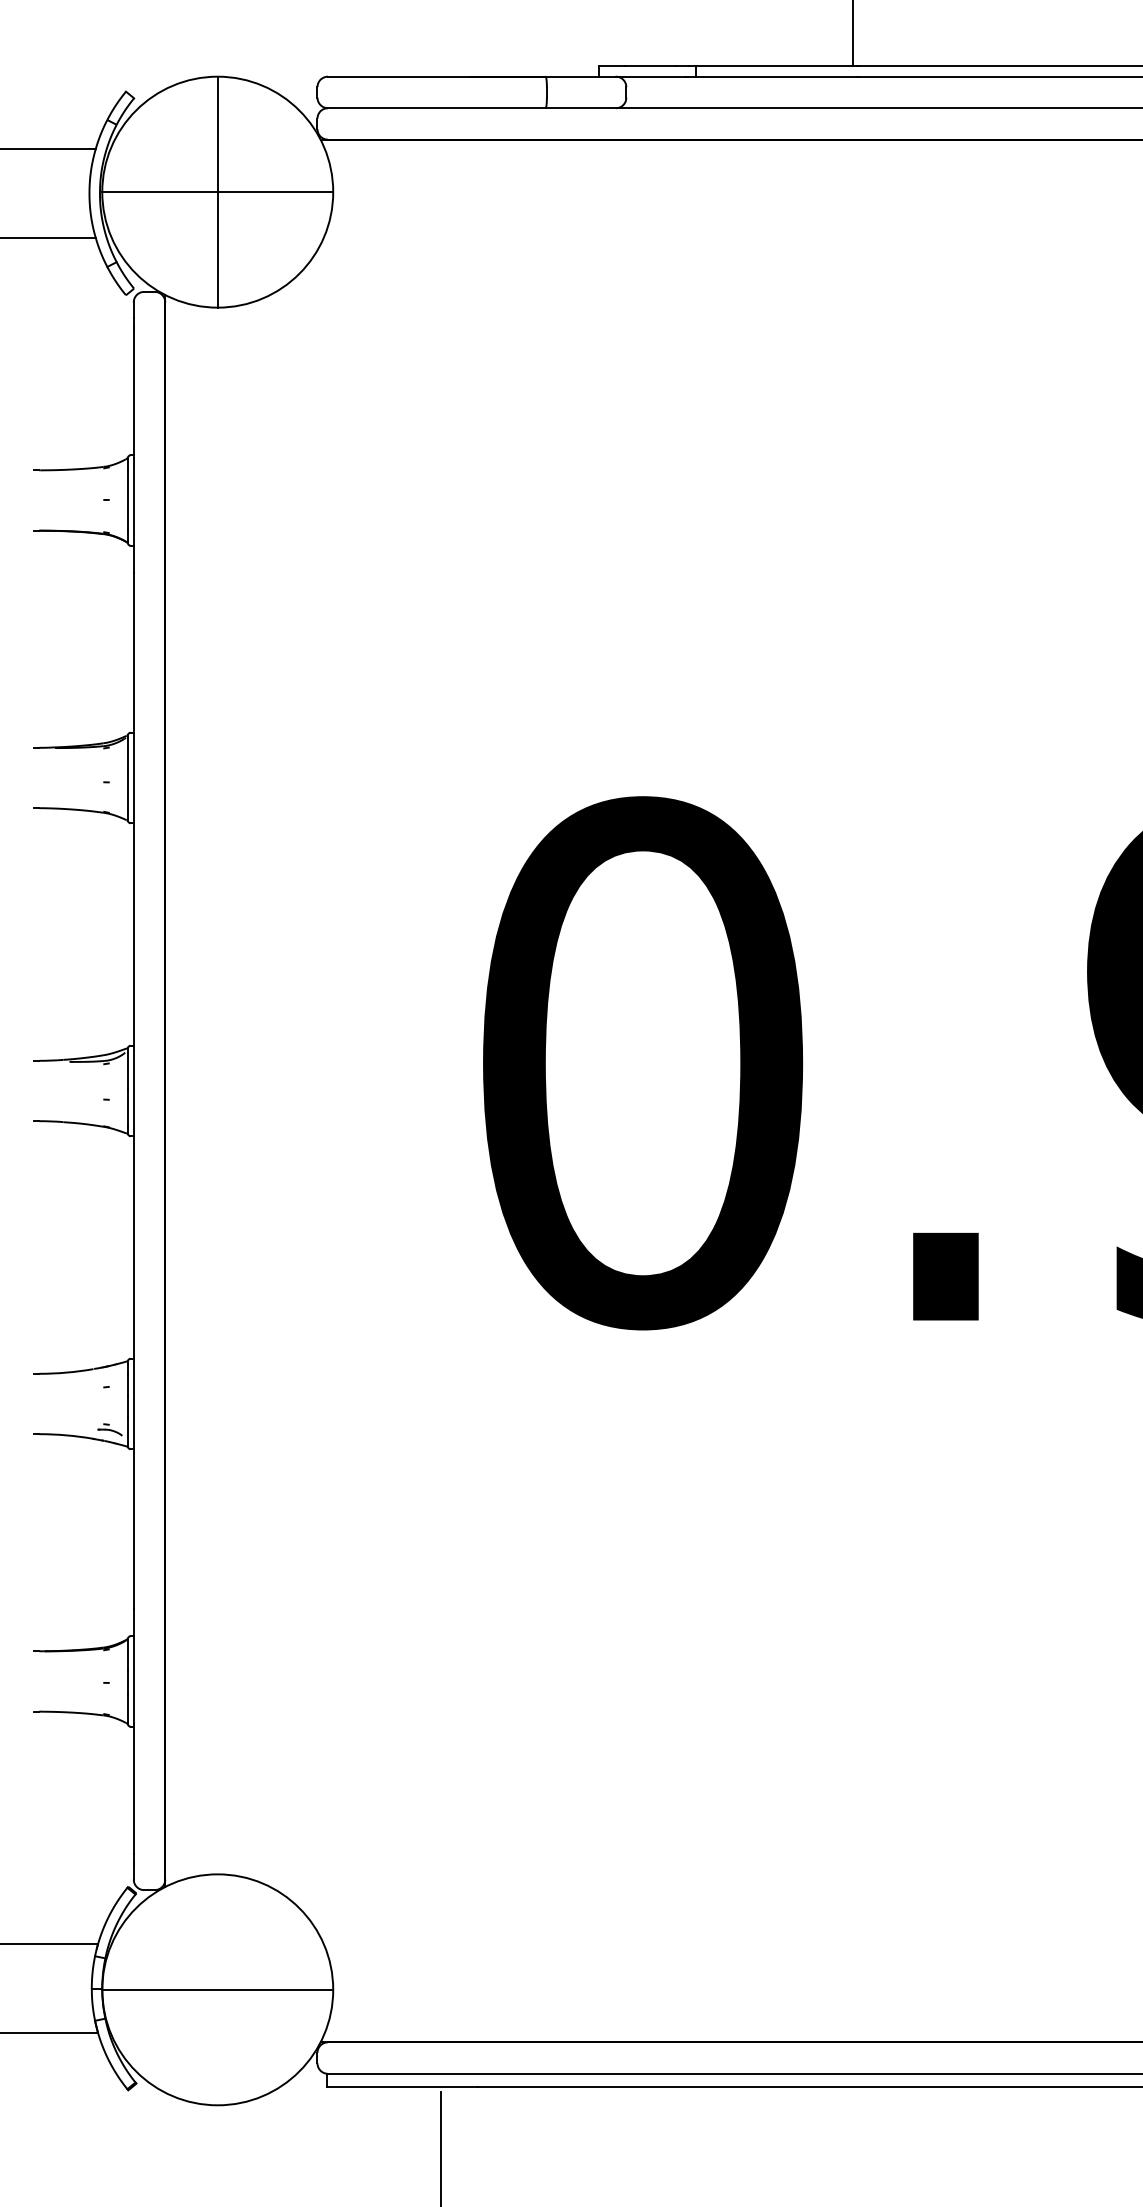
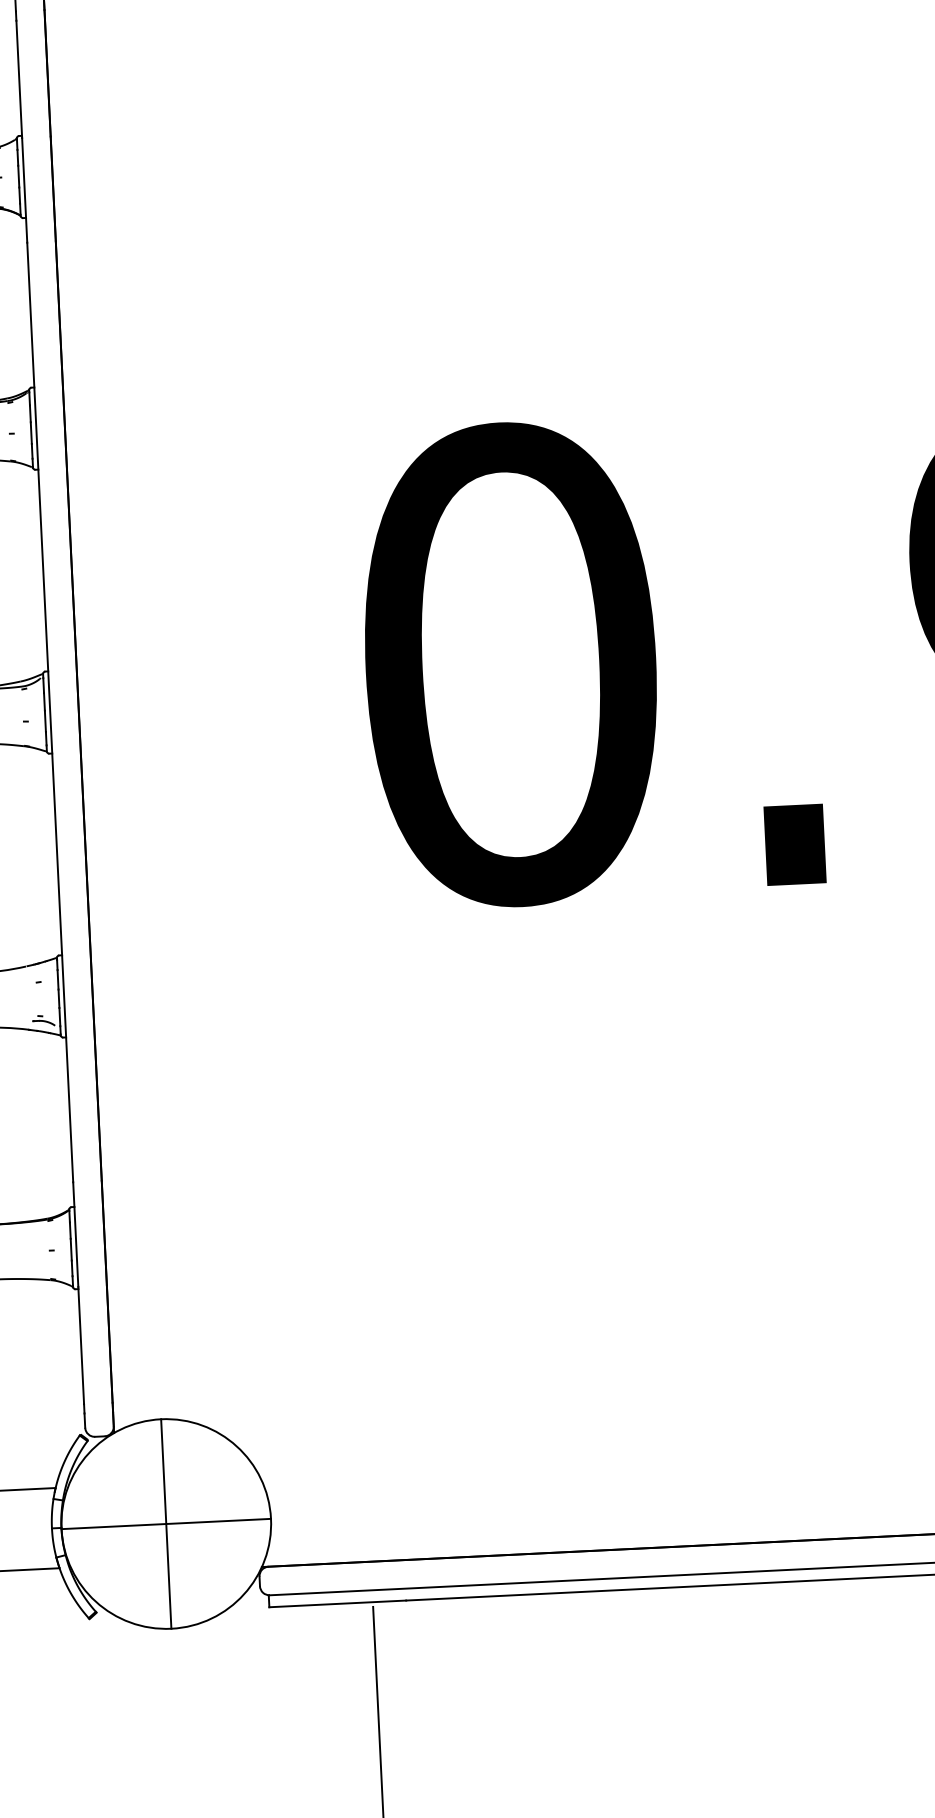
line: (217, 1989) -> (166, 1523), added

